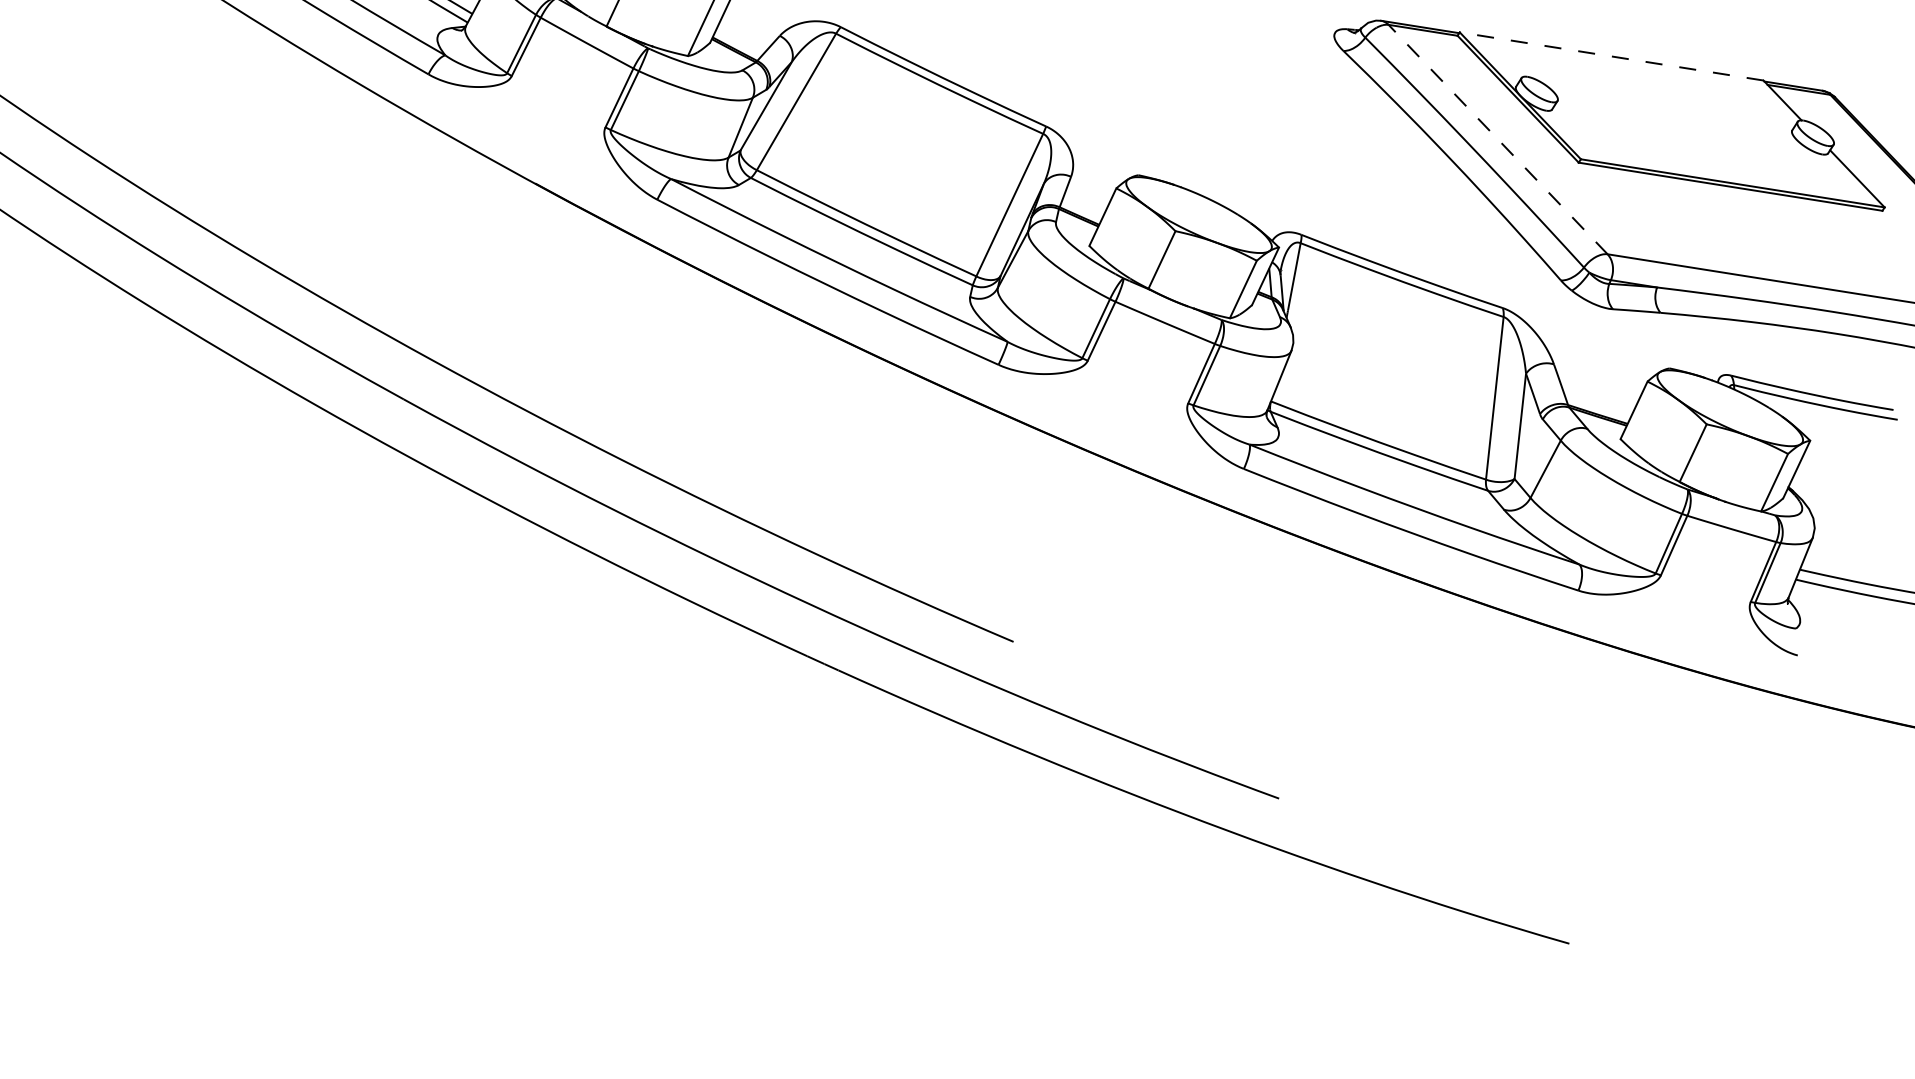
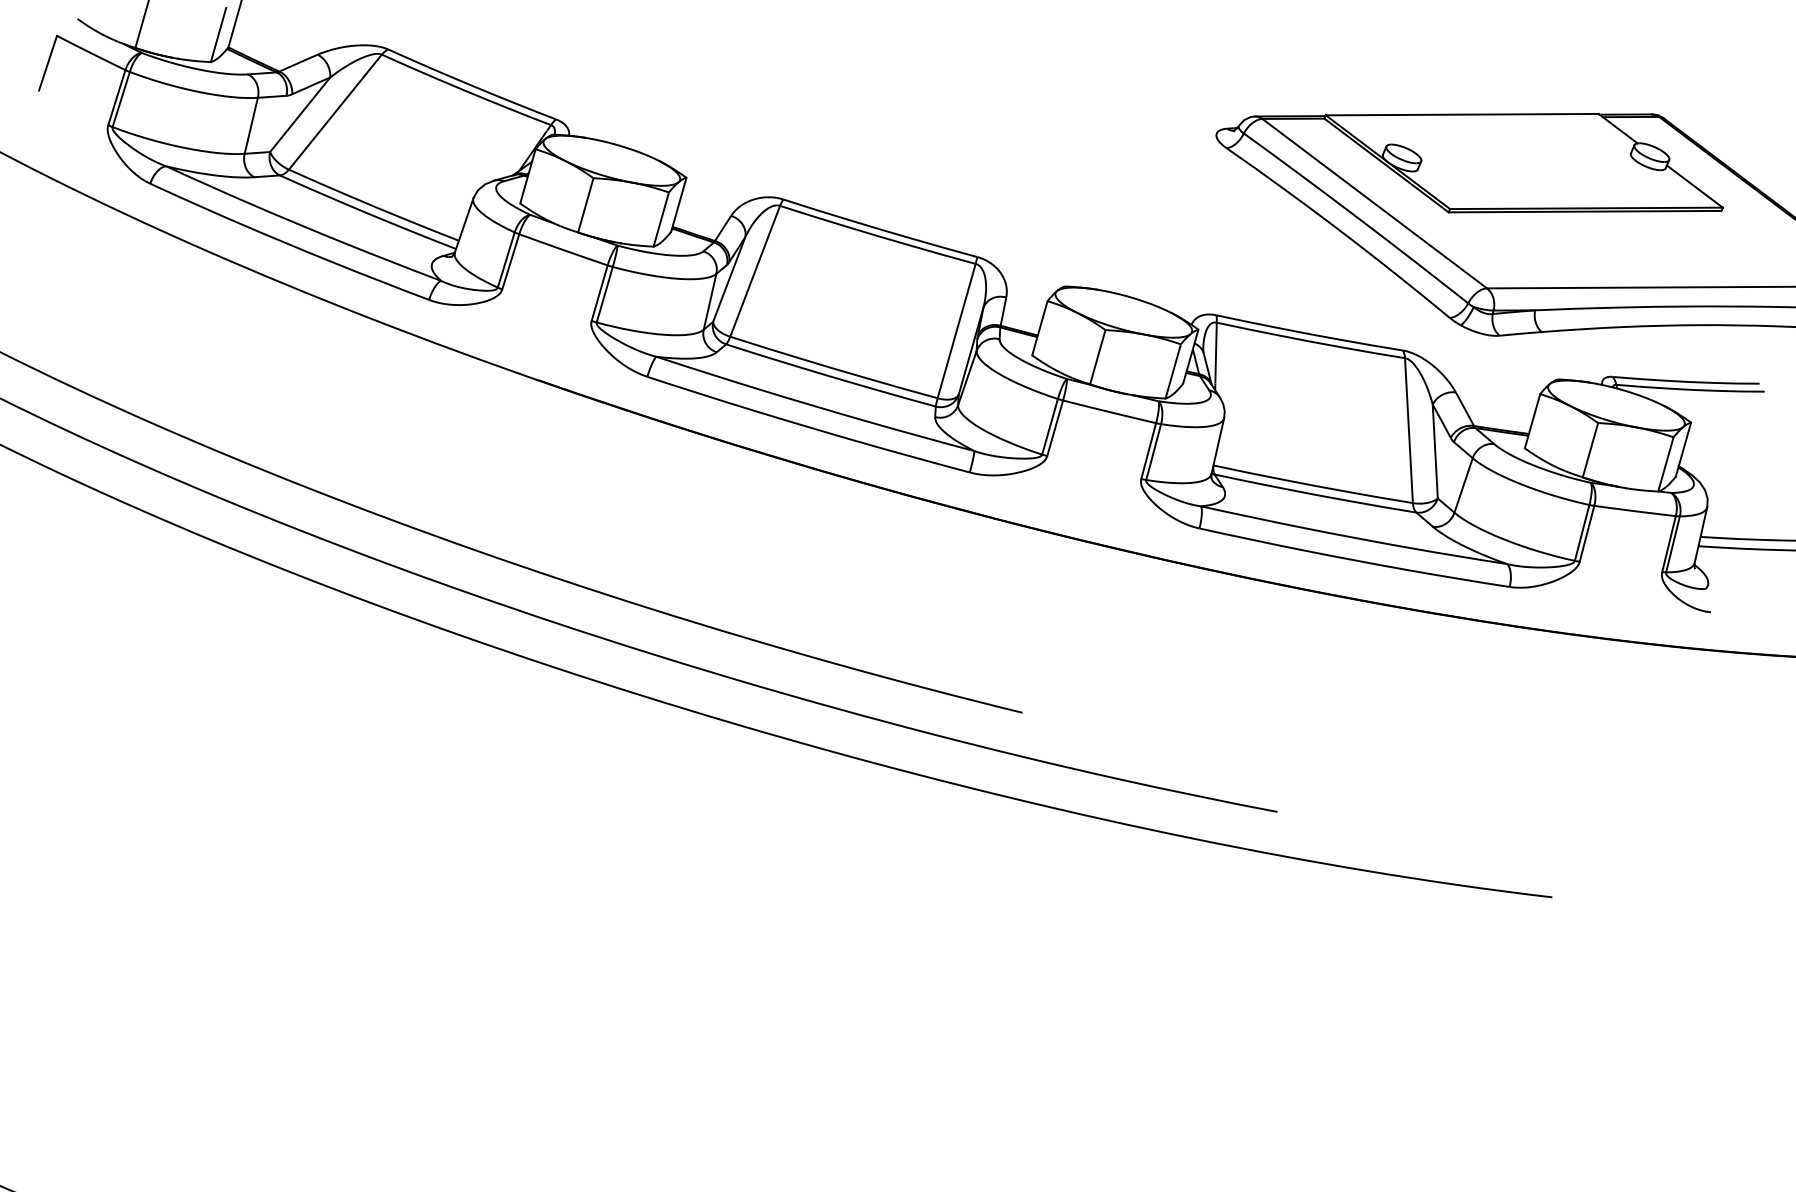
line: (1610, 56) -> (1461, 114), dashed -> solid
line: (1497, 139) -> (1374, 203), dashed -> solid

